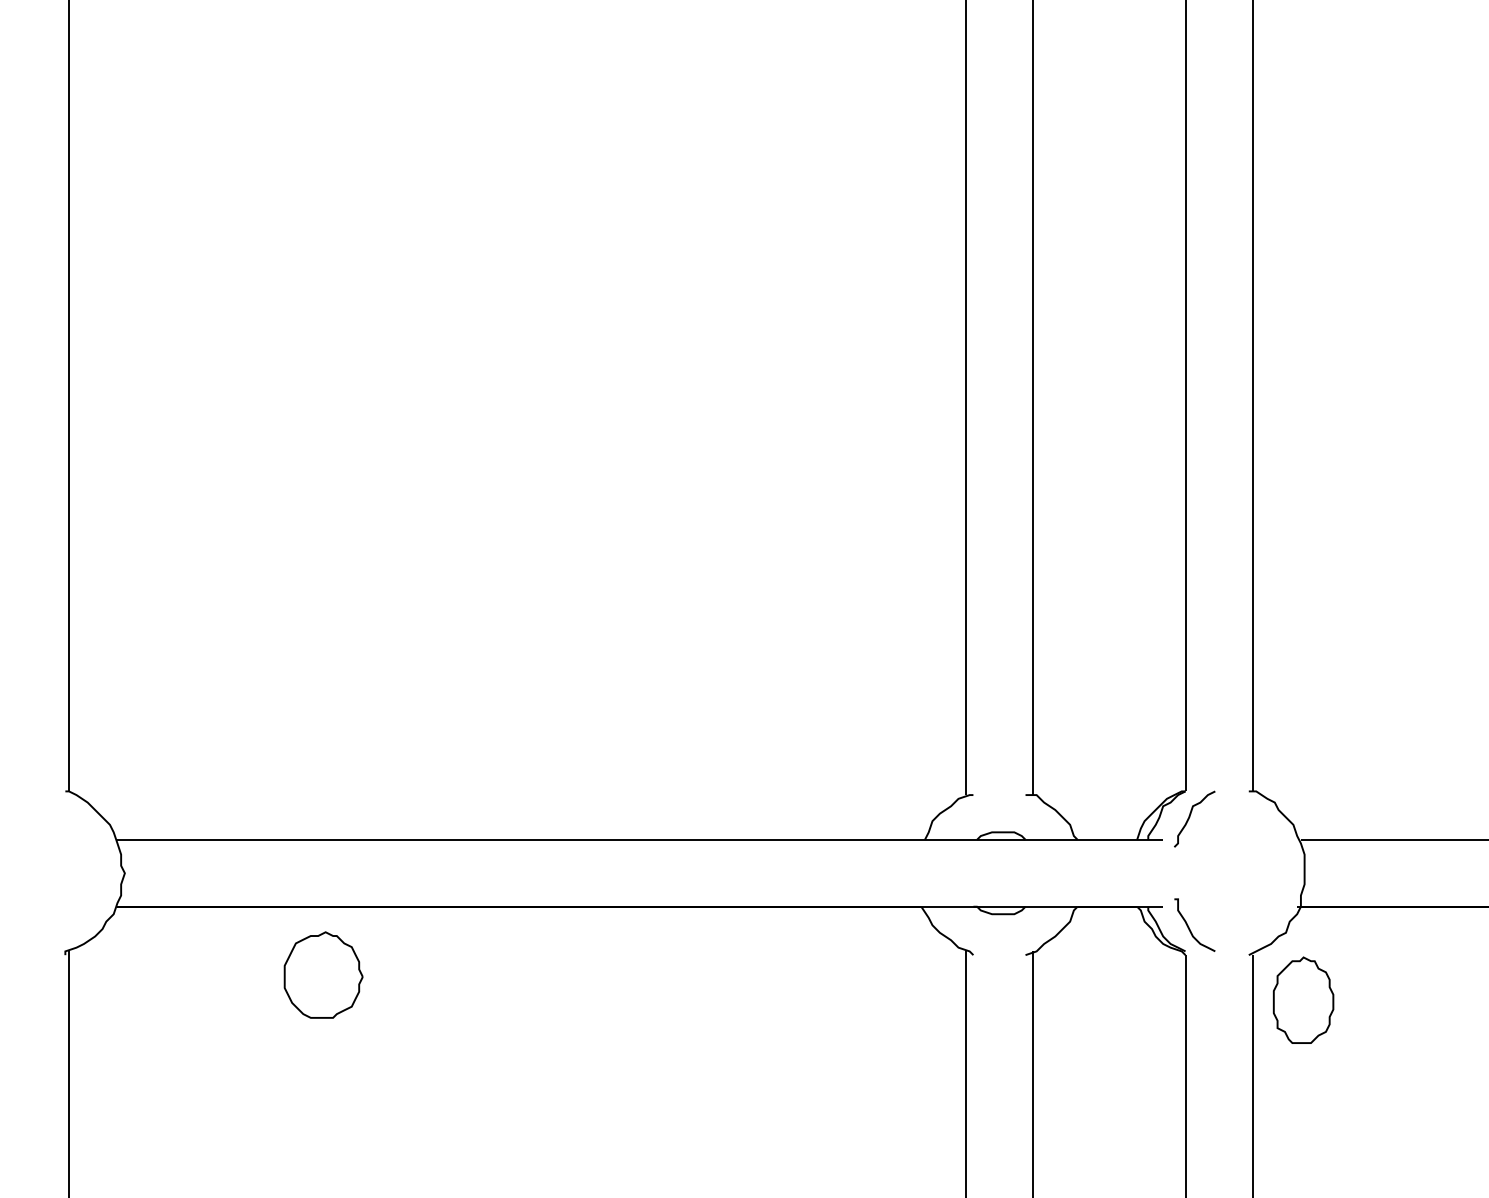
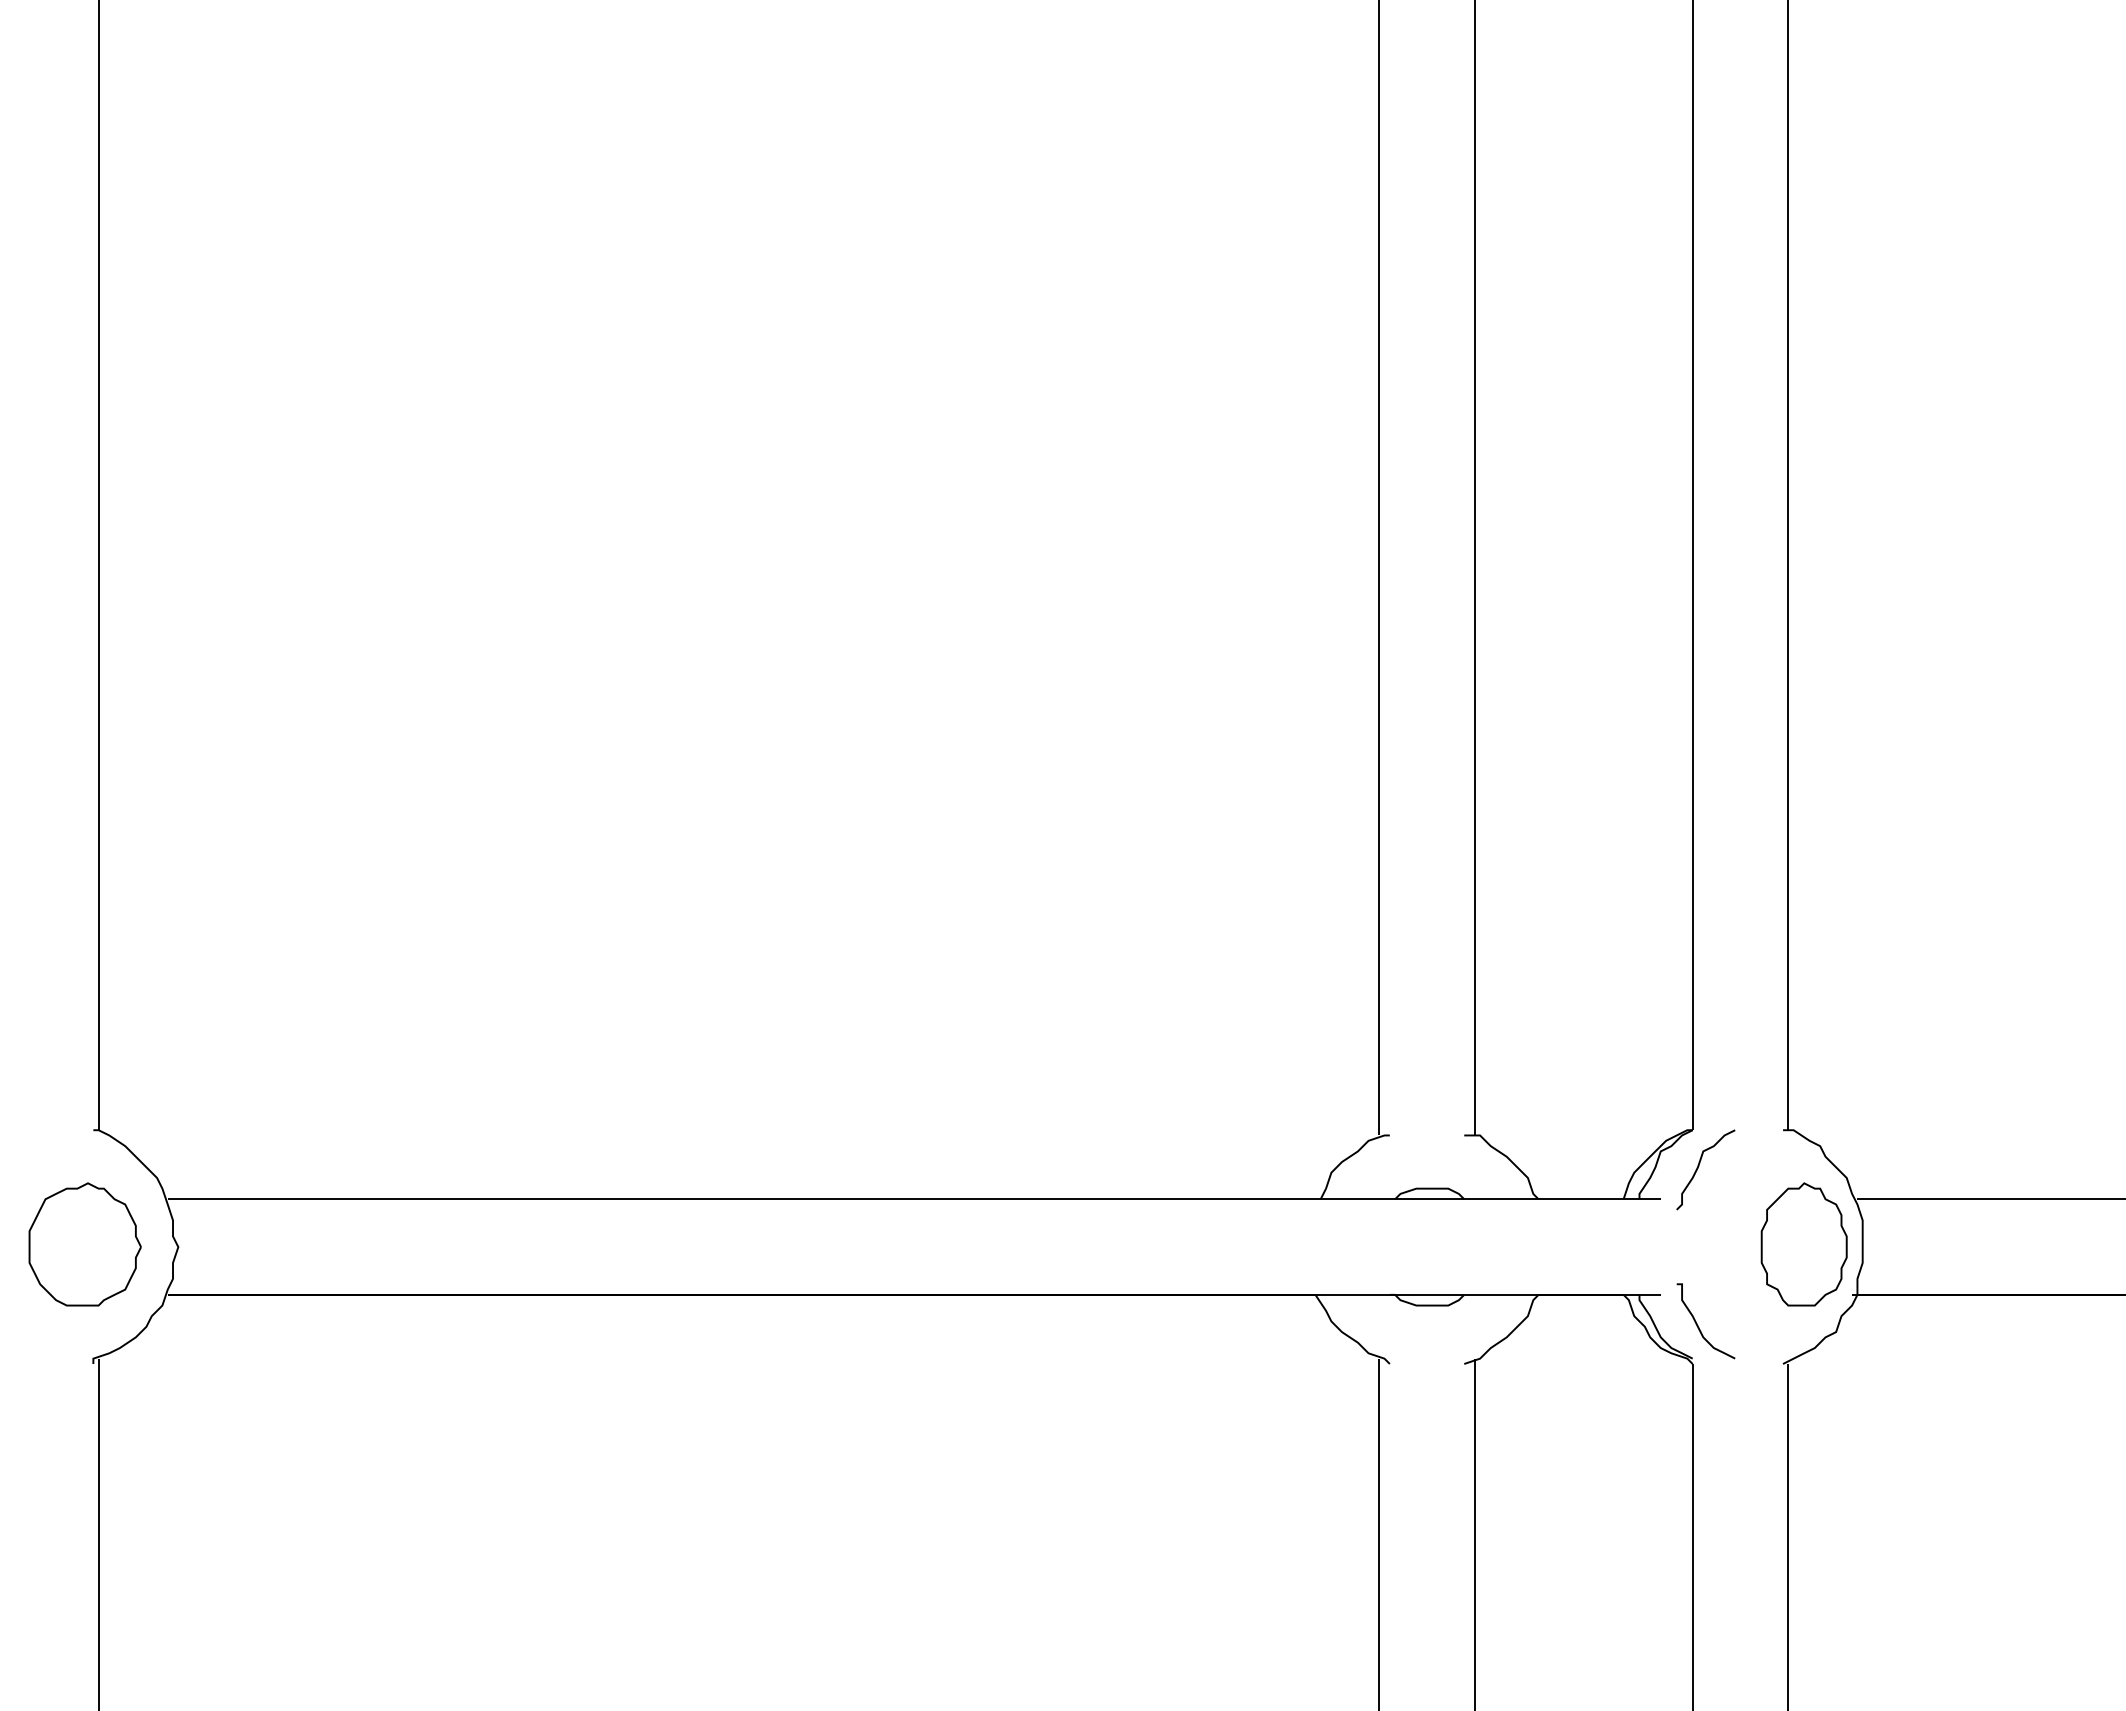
part: (323, 975) -> (84, 1244), moved
part: (1303, 1000) -> (1803, 1244), moved

